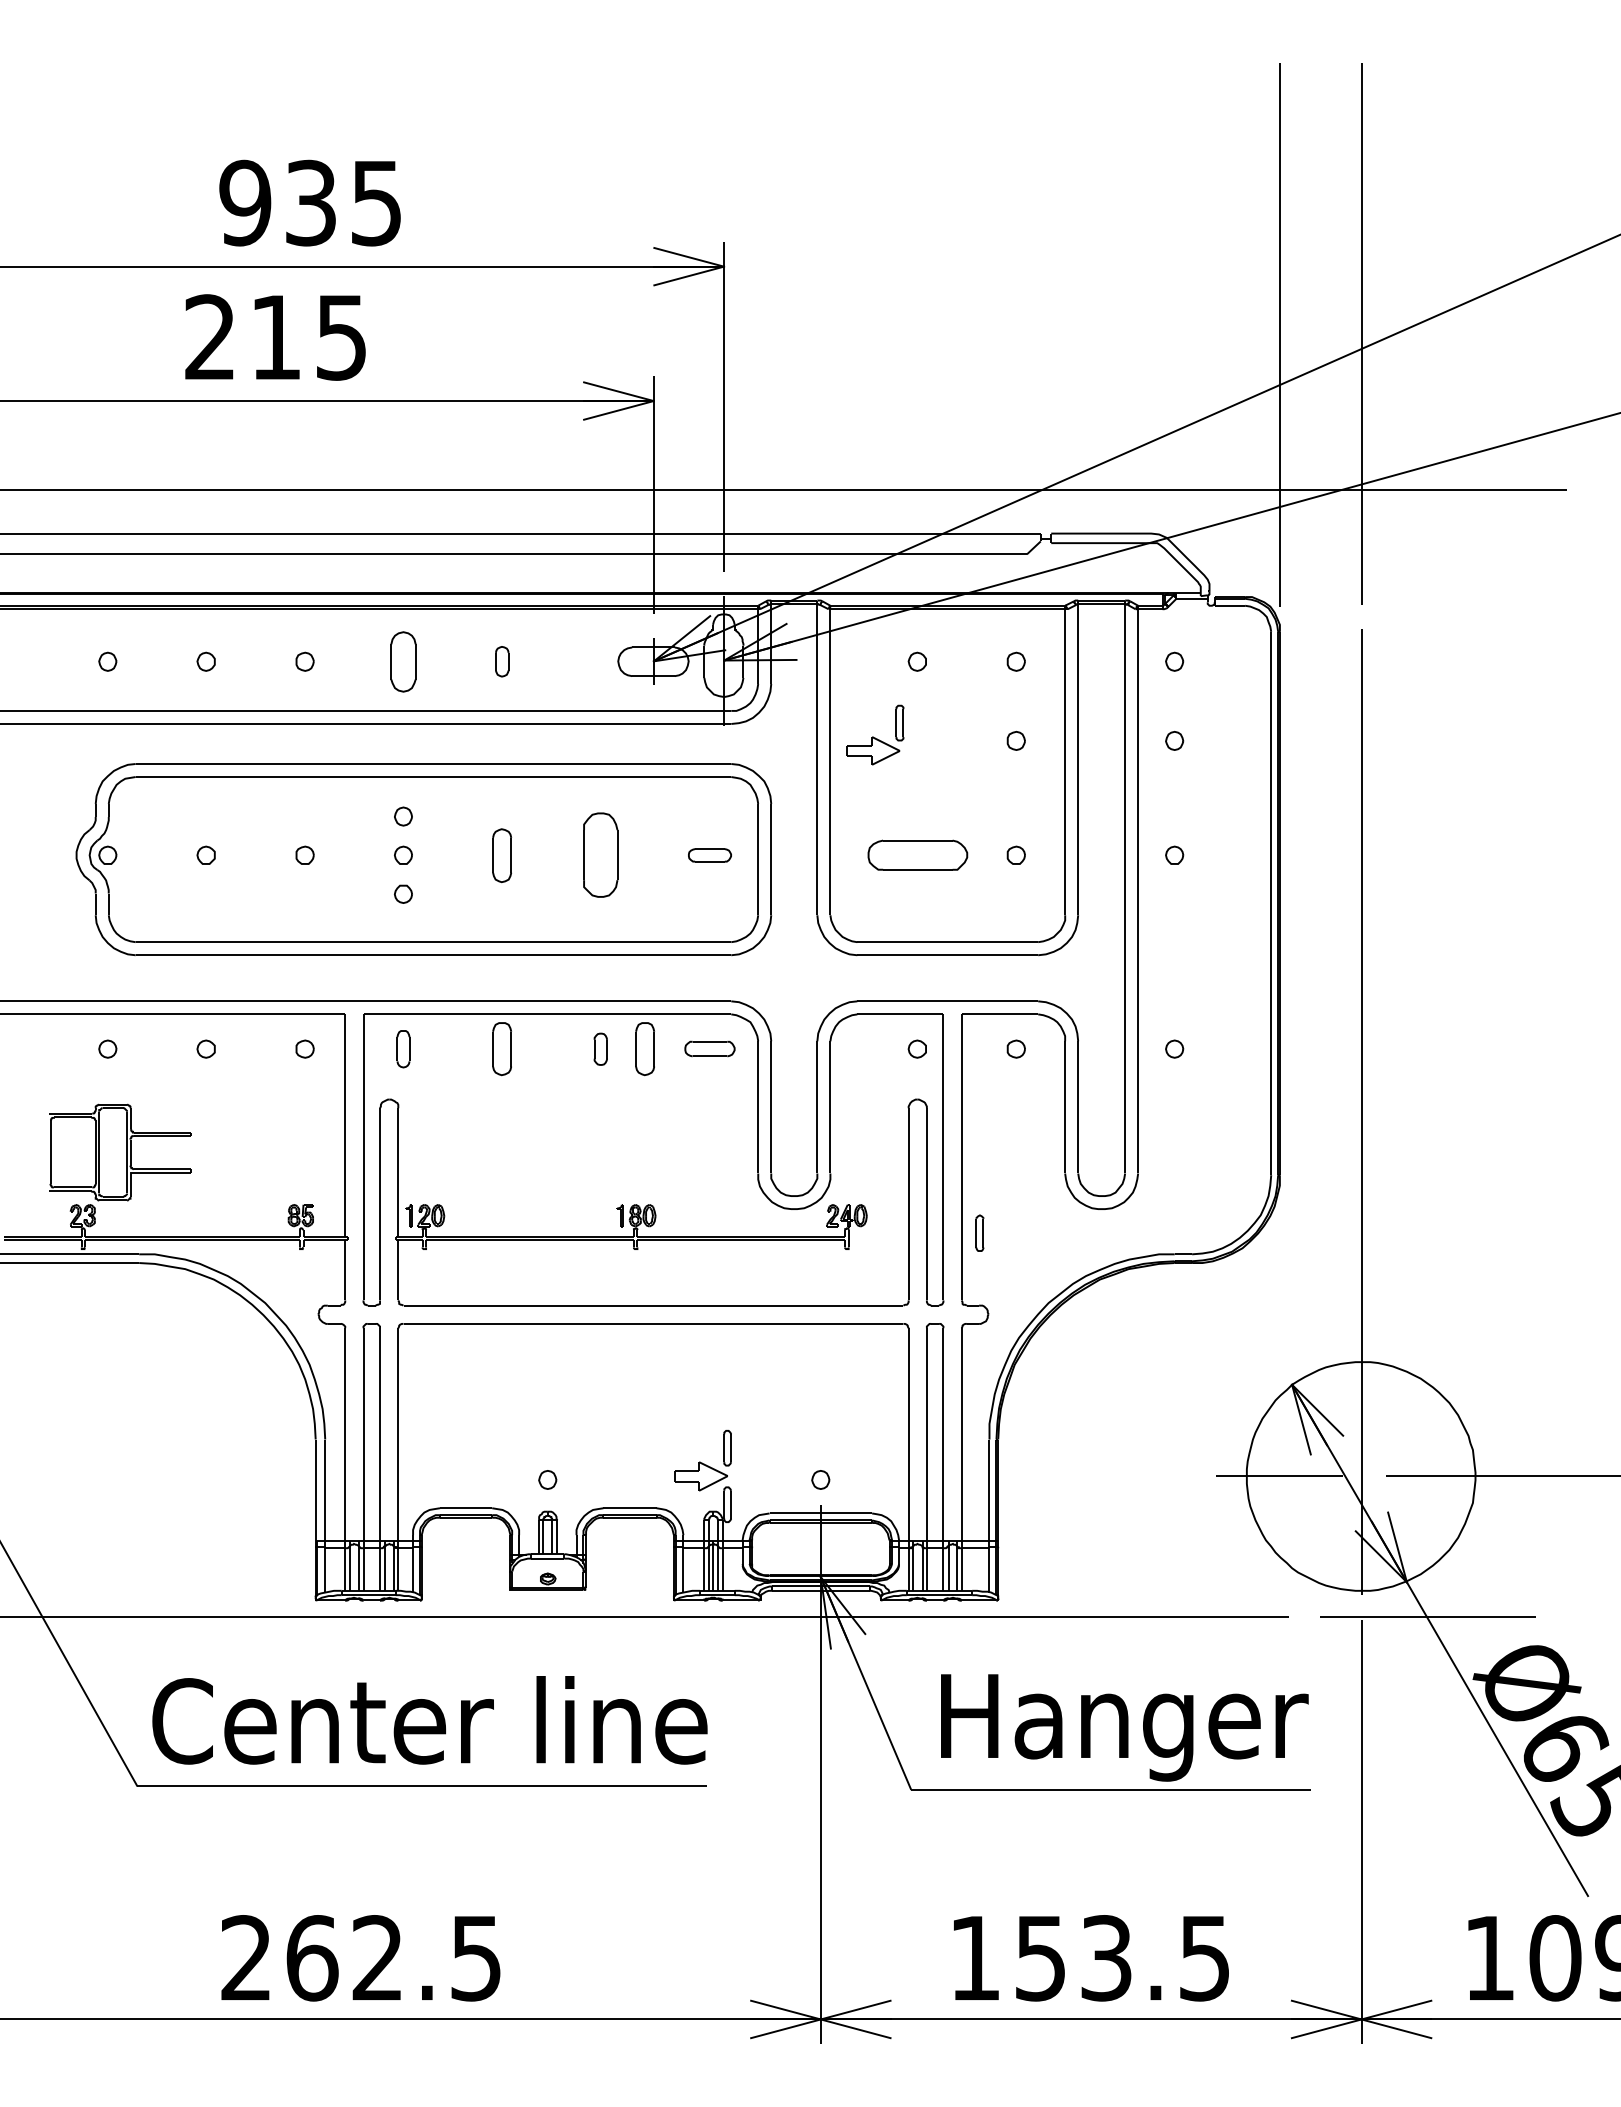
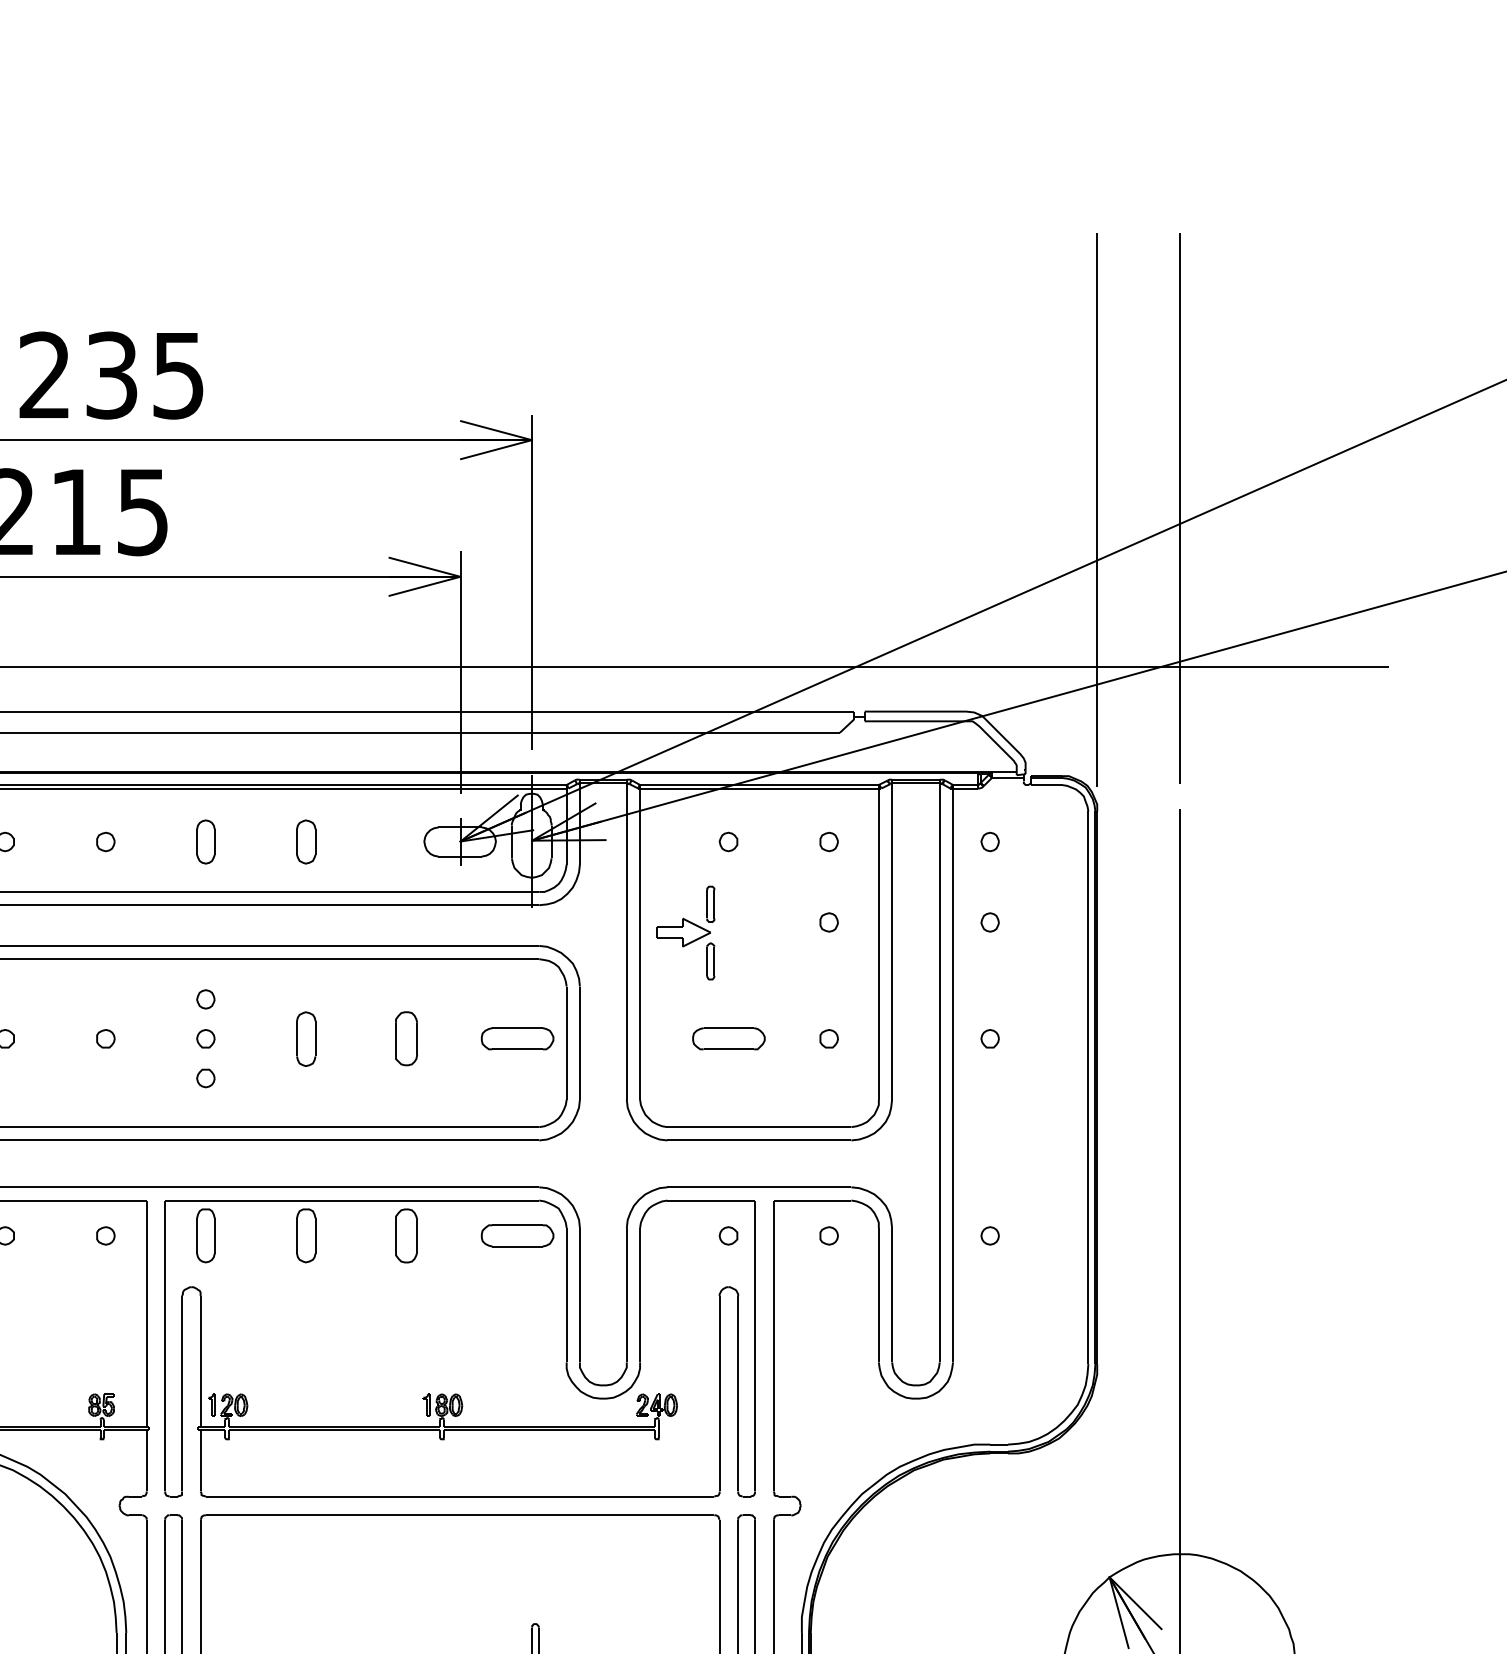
text: (245, 202) -> (45, 374), 935 -> 235
part: (403, 661) -> (205, 841), size x0.71
part: (502, 661) -> (306, 841), size x1.43
part: (600, 855) -> (406, 1038), size x0.62
part: (709, 855) -> (517, 1038), size x1.67
part: (917, 855) -> (728, 1038), size x0.71
part: (709, 1048) -> (517, 1235), size x1.43
part: (403, 1049) -> (205, 1236), size x1.43
part: (600, 1049) -> (406, 1236), size x1.67
part: (644, 1049) -> (451, 1236), removed
part: (979, 1232) -> (710, 960), moved

